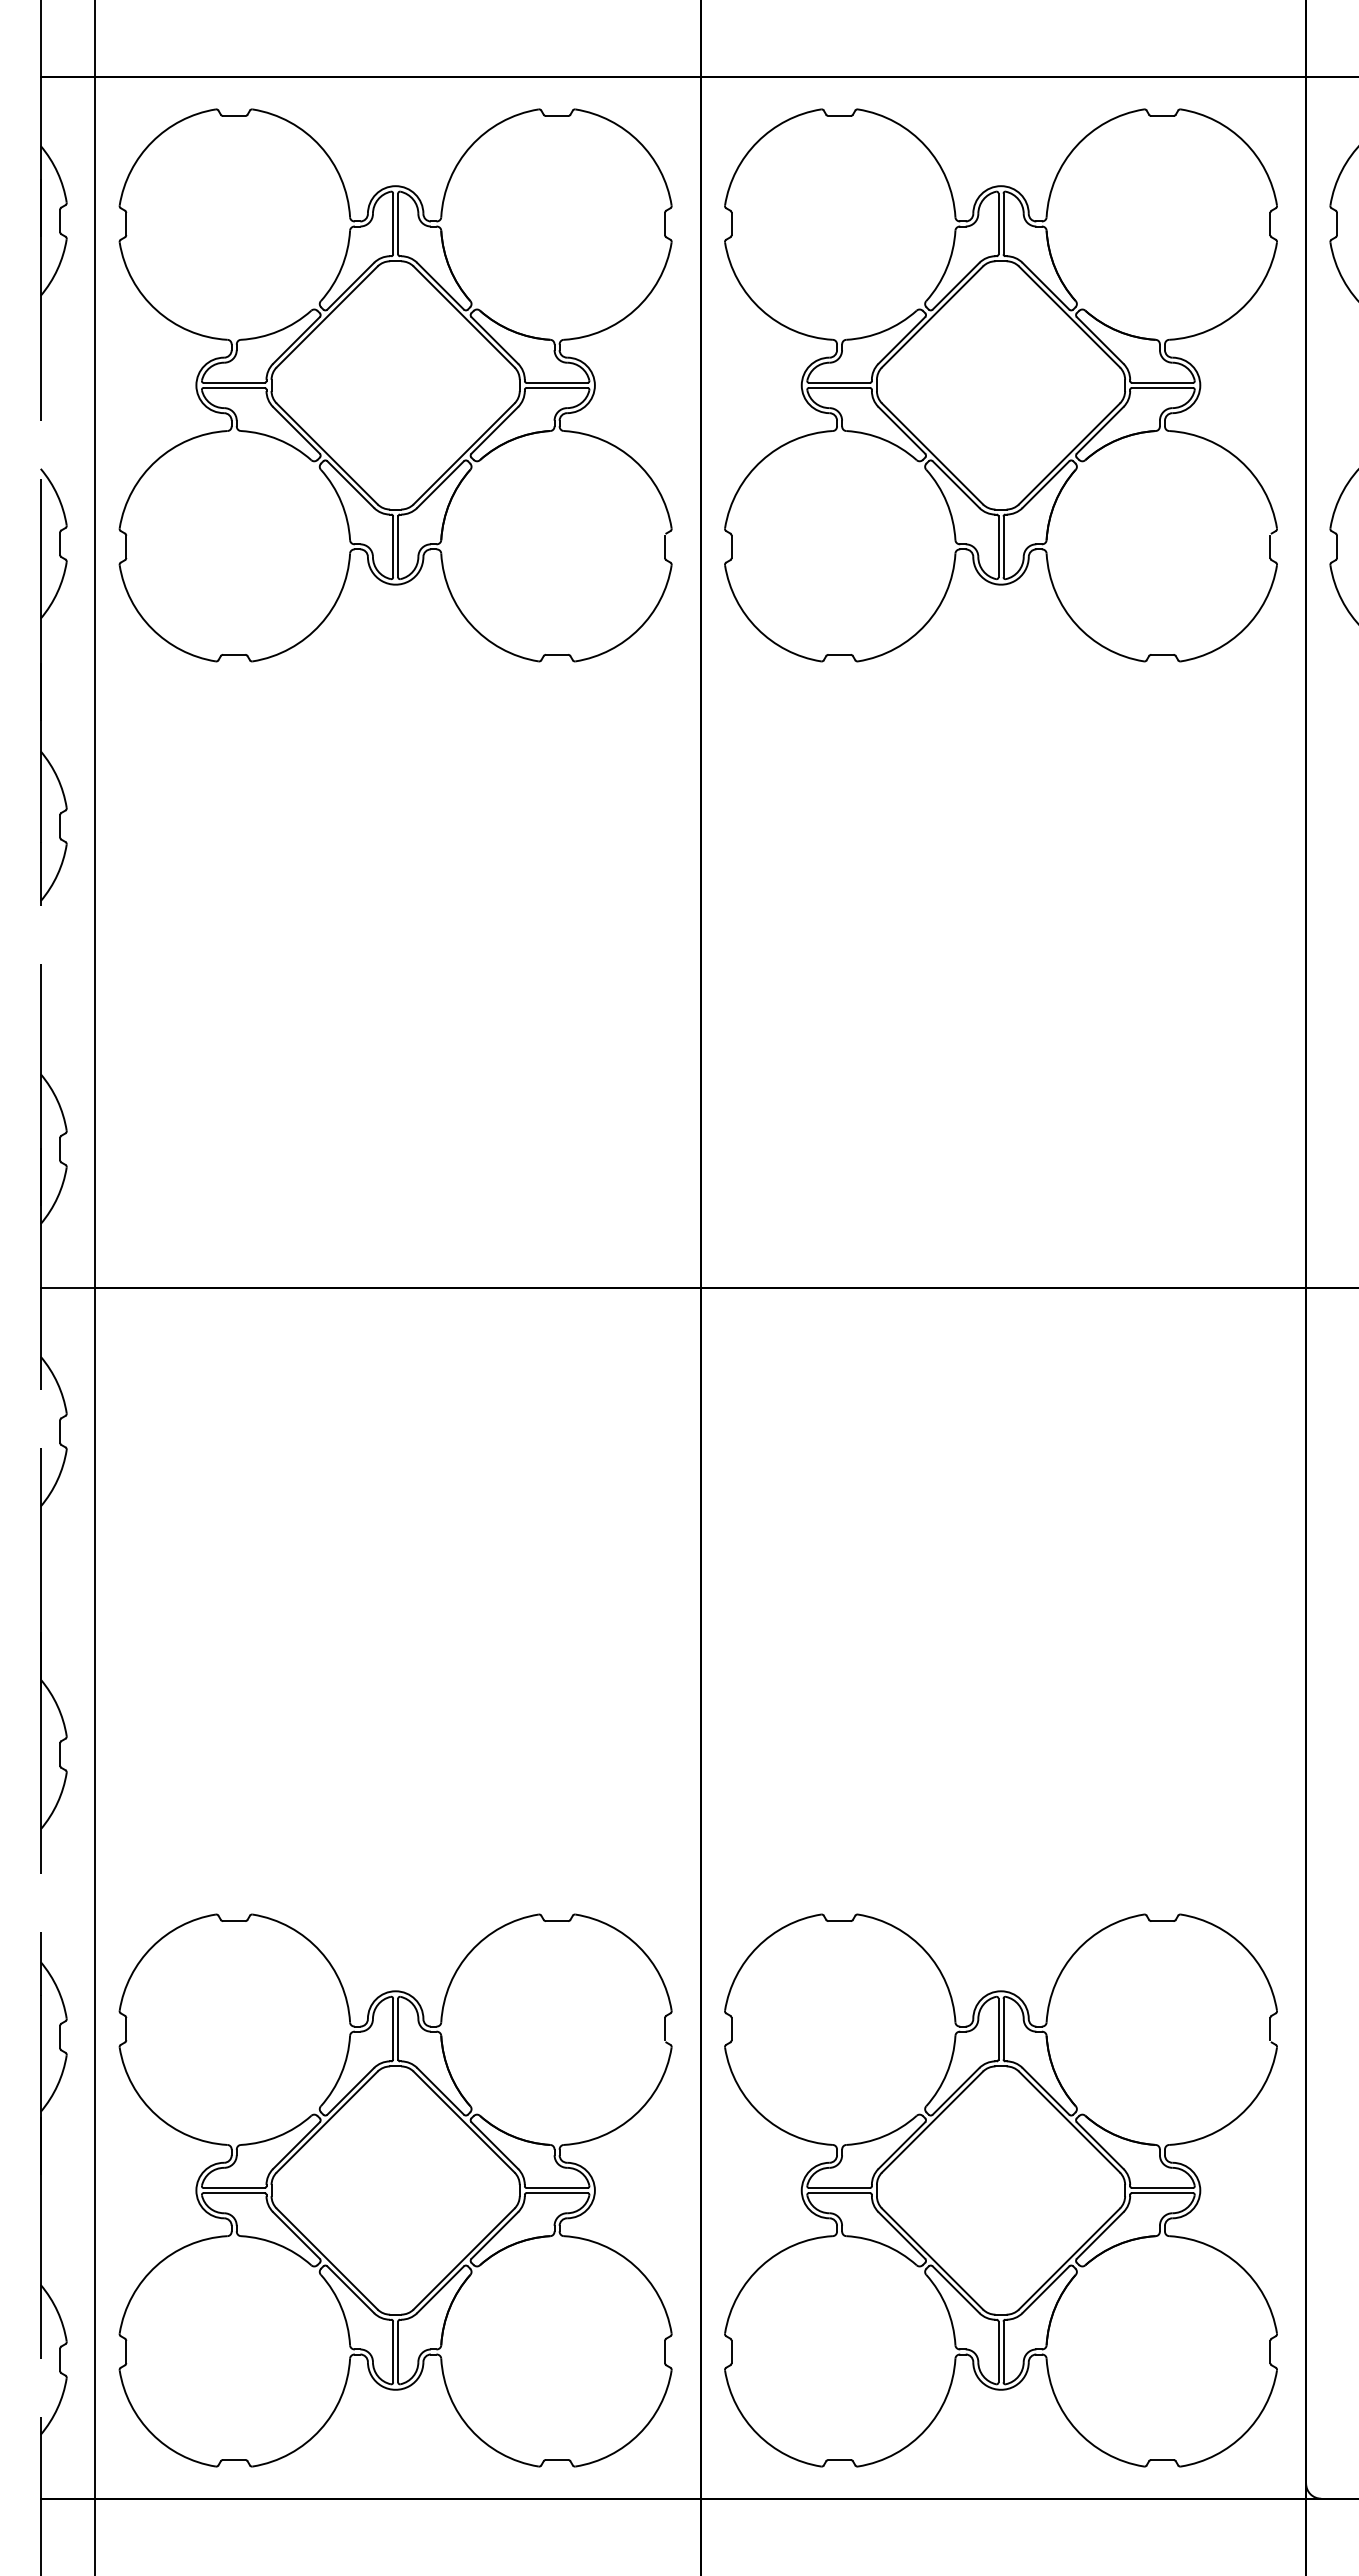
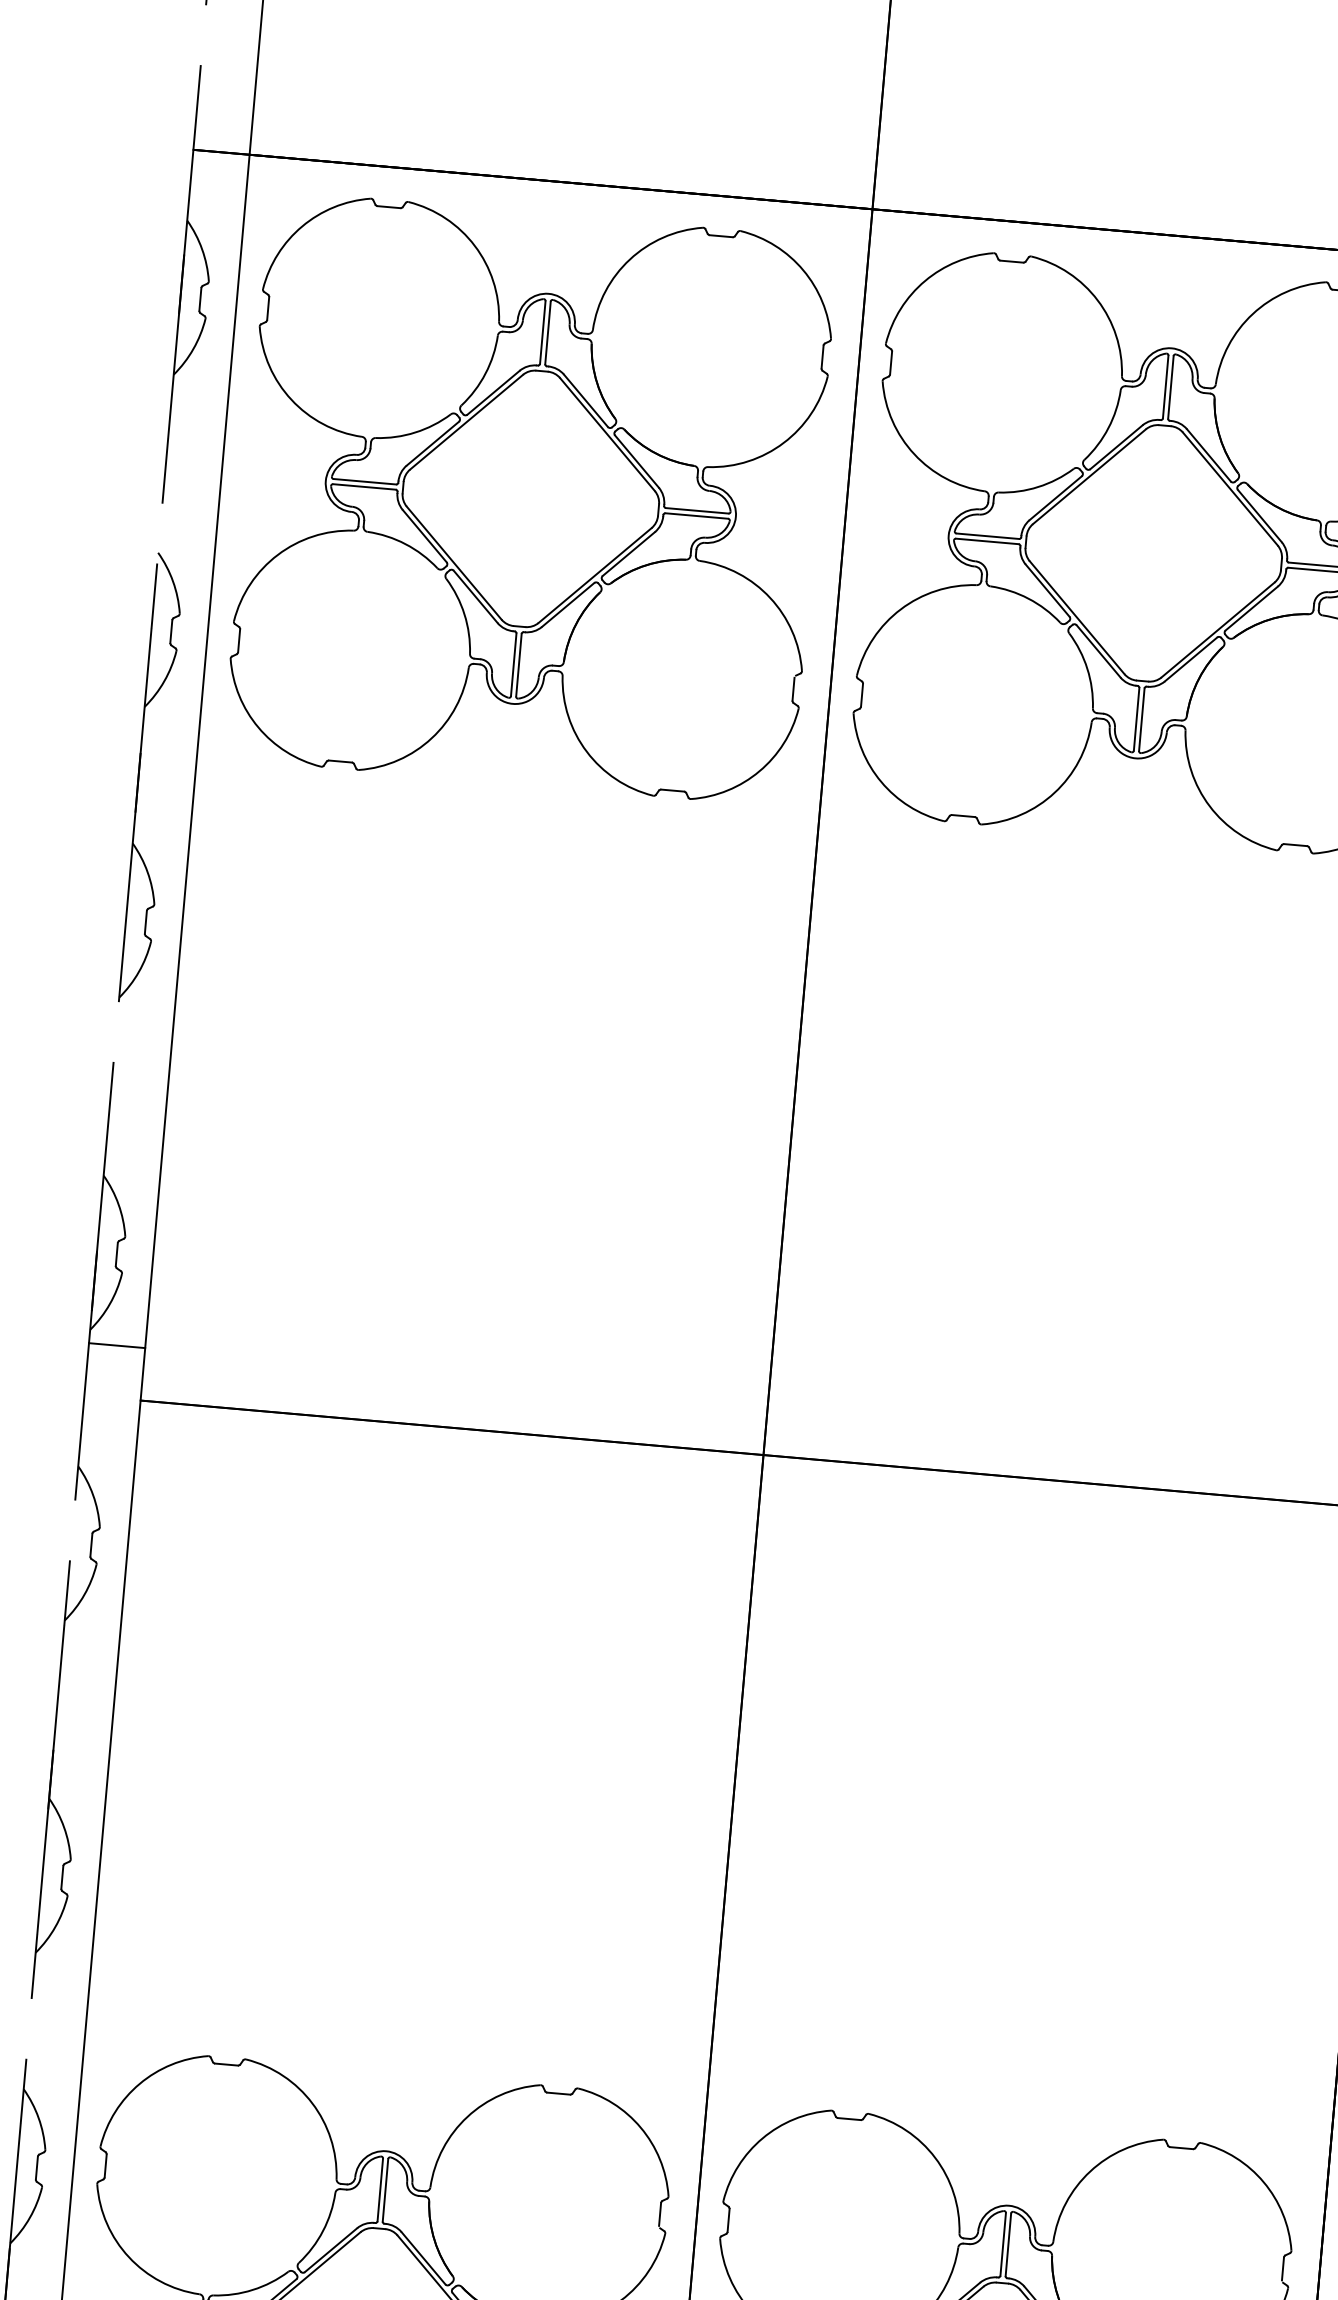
line: (67, 1288) -> (116, 1346), moved

